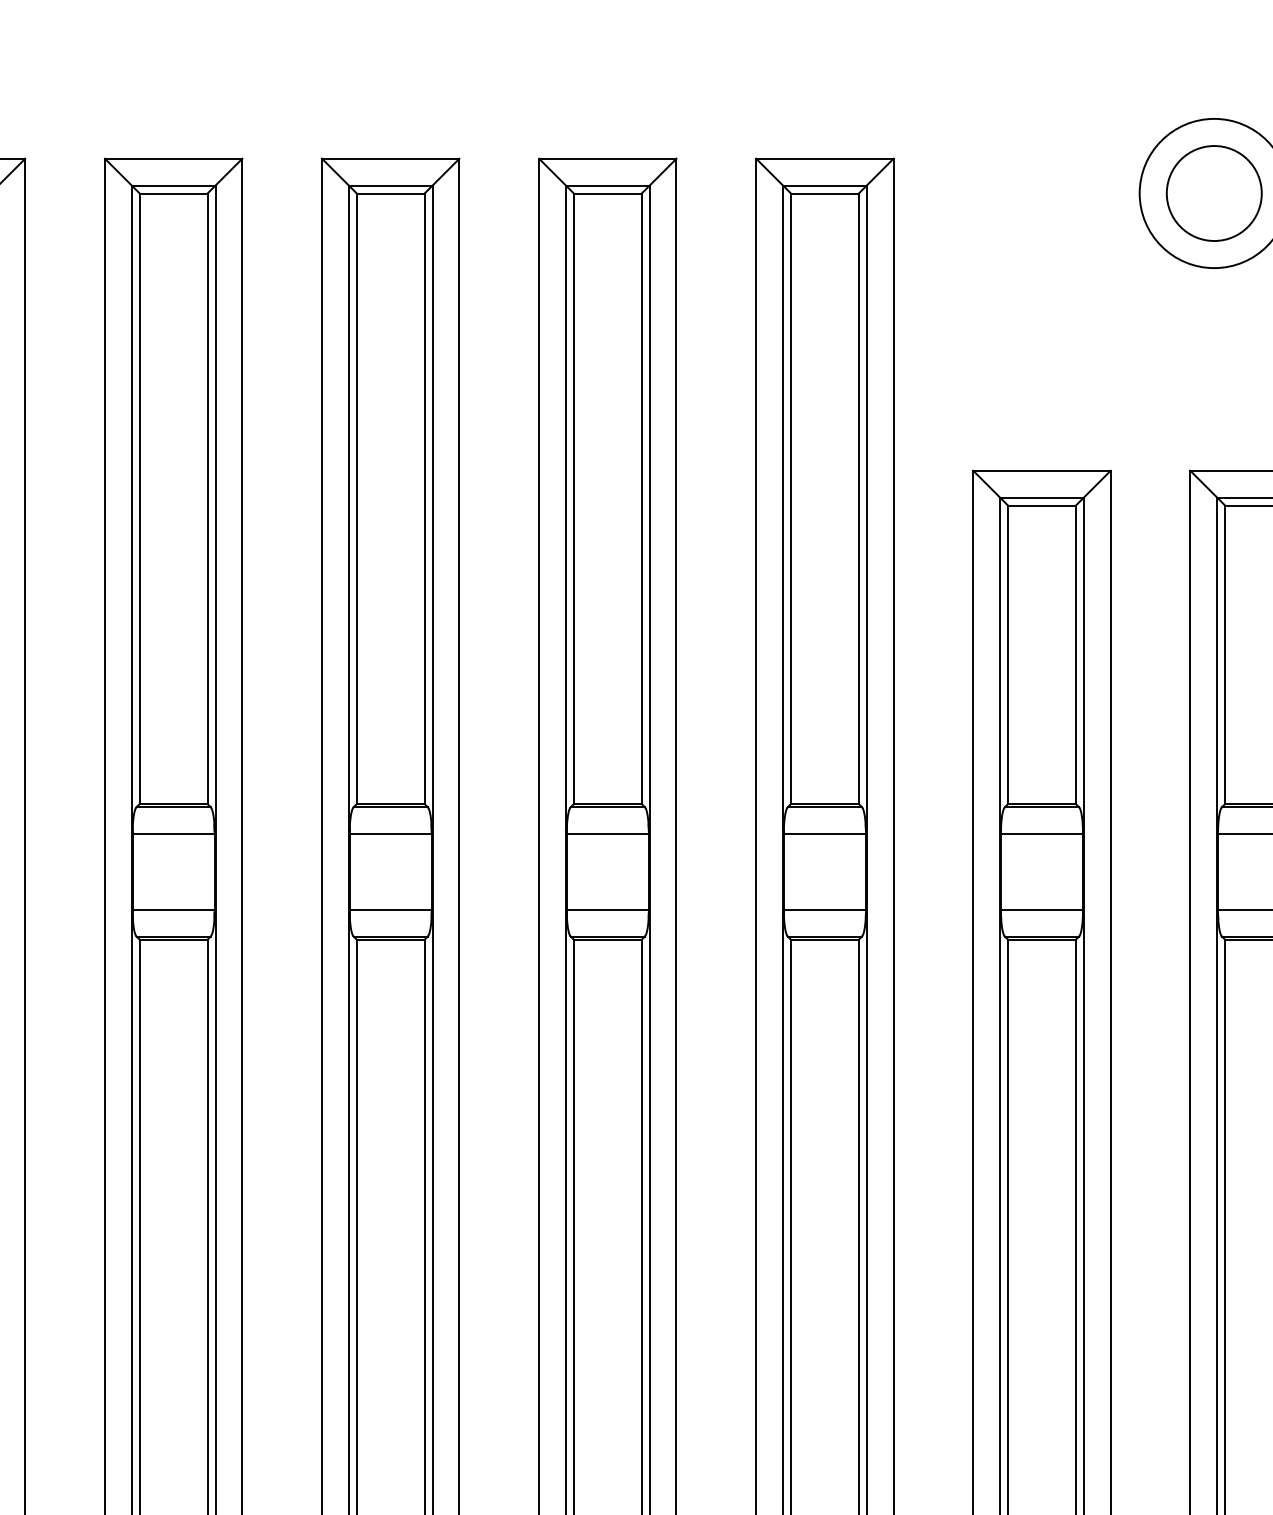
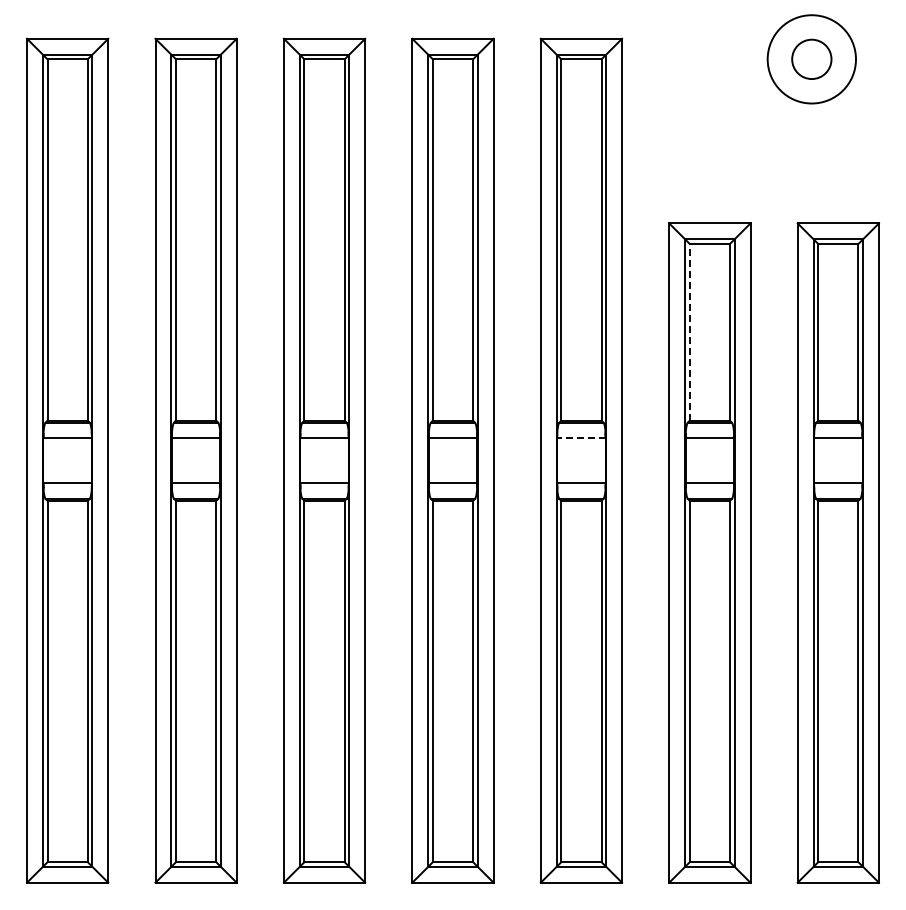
circle: (1213, 193) -> (811, 59), size x0.7
line: (1007, 653) -> (689, 331), solid -> dashed
line: (823, 834) -> (580, 438), solid -> dashed

